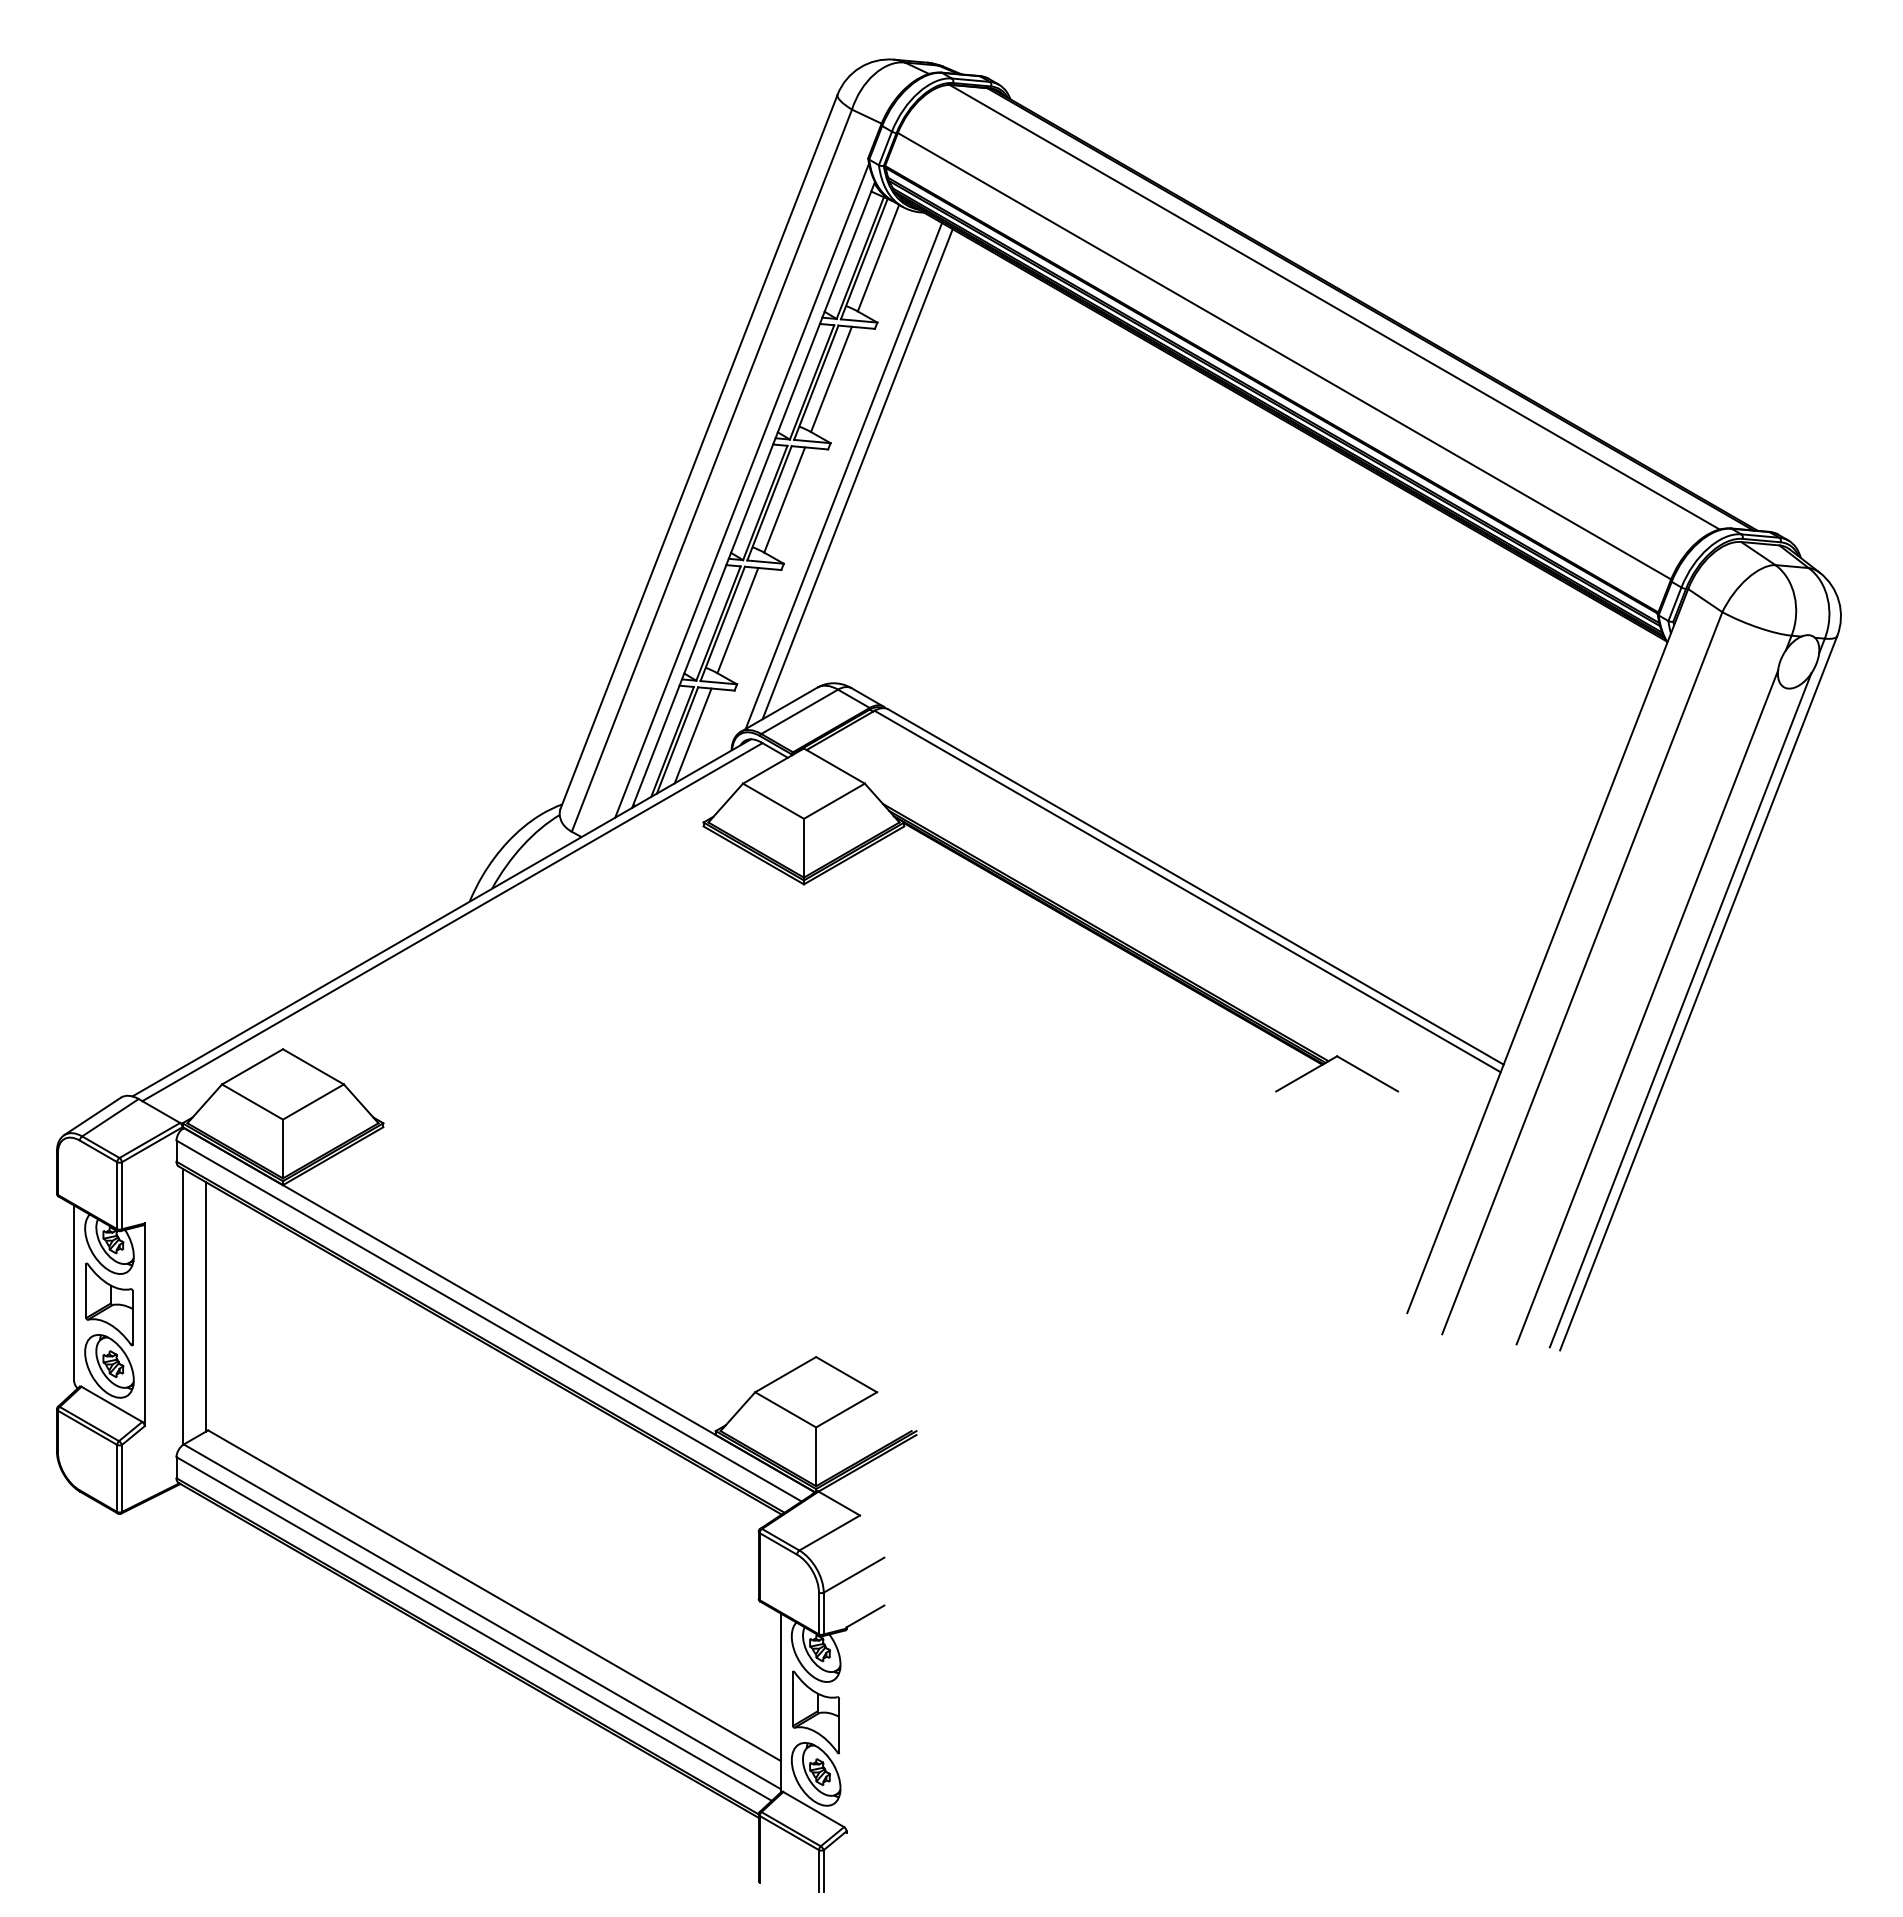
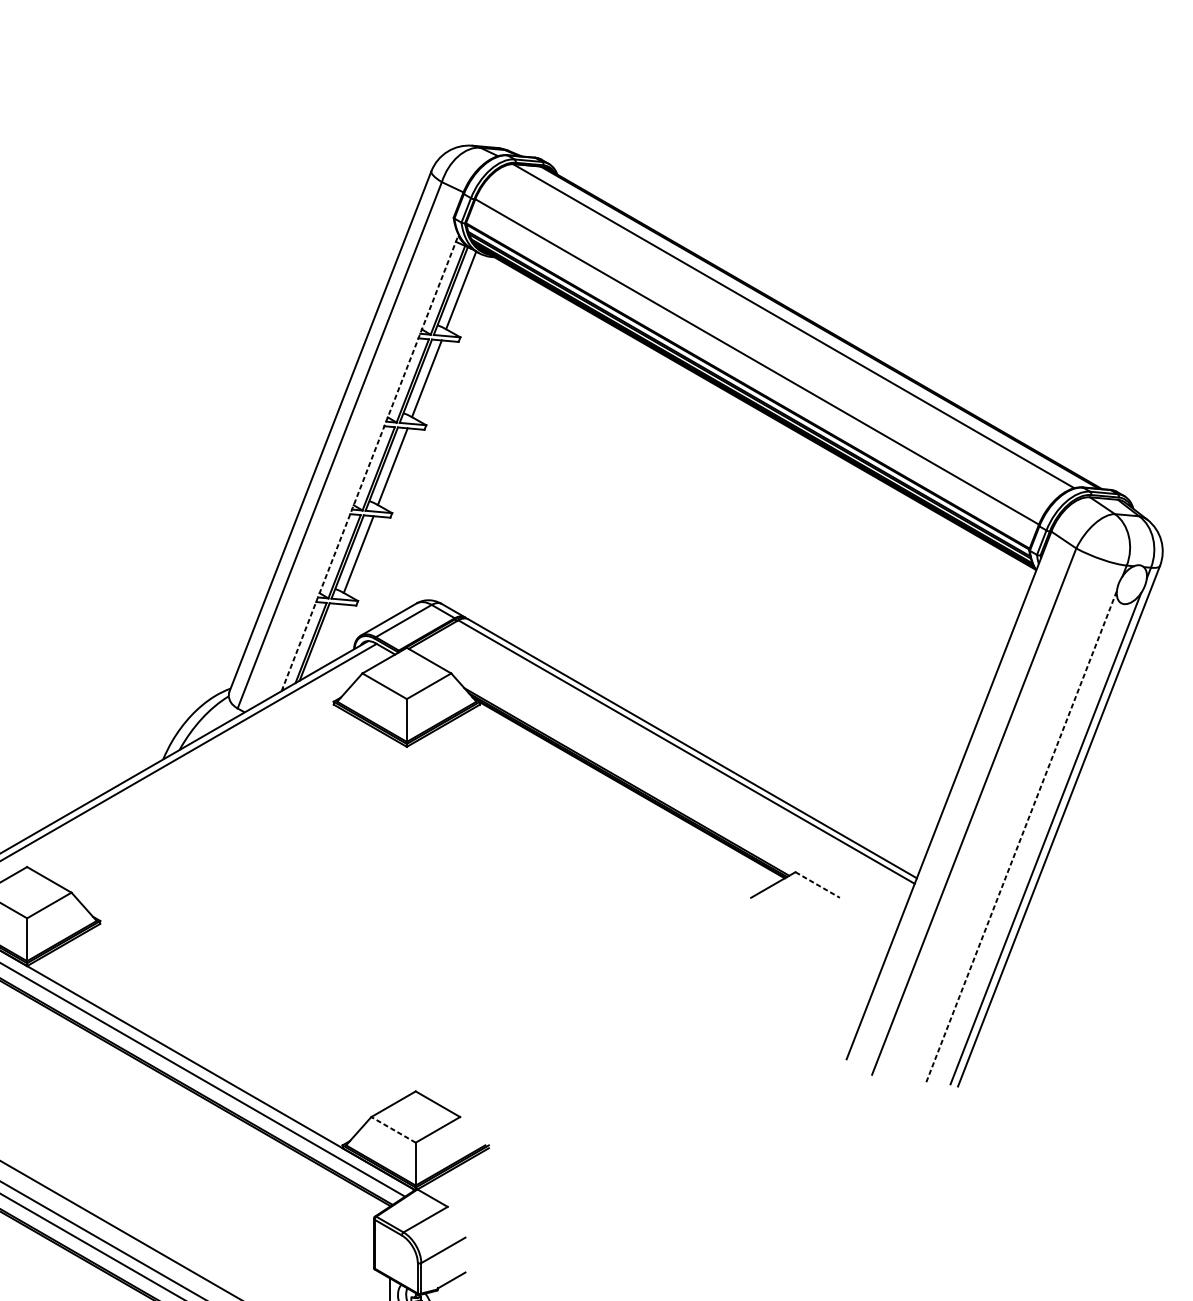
line: (857, 474) -> (445, 448), removed
line: (843, 476) -> (435, 449), removed
line: (742, 490) -> (362, 459), removed
line: (753, 495) -> (370, 463), solid -> dashed
line: (692, 735) -> (325, 638), removed
line: (1647, 1006) -> (1021, 835), solid -> dashed
line: (1368, 1074) -> (818, 885), solid -> dashed
line: (785, 1409) -> (393, 1129), solid -> dashed

